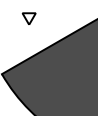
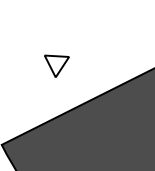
part: (28, 18) -> (55, 65), moved

